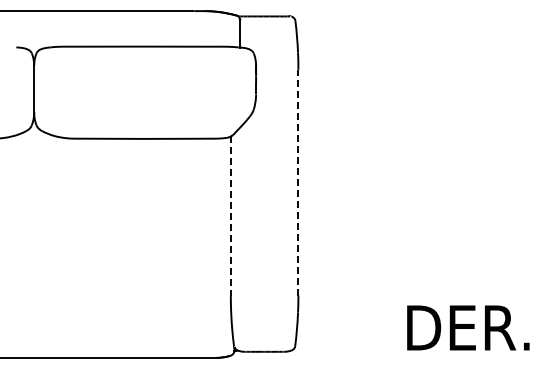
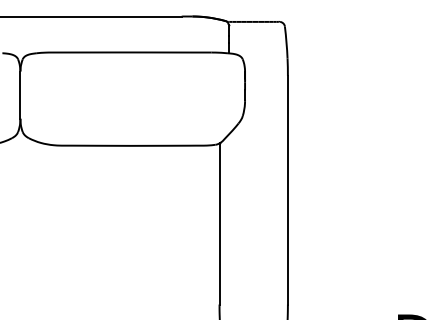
line: (298, 182) -> (288, 190), dashed -> solid
line: (230, 216) -> (219, 224), dashed -> solid

